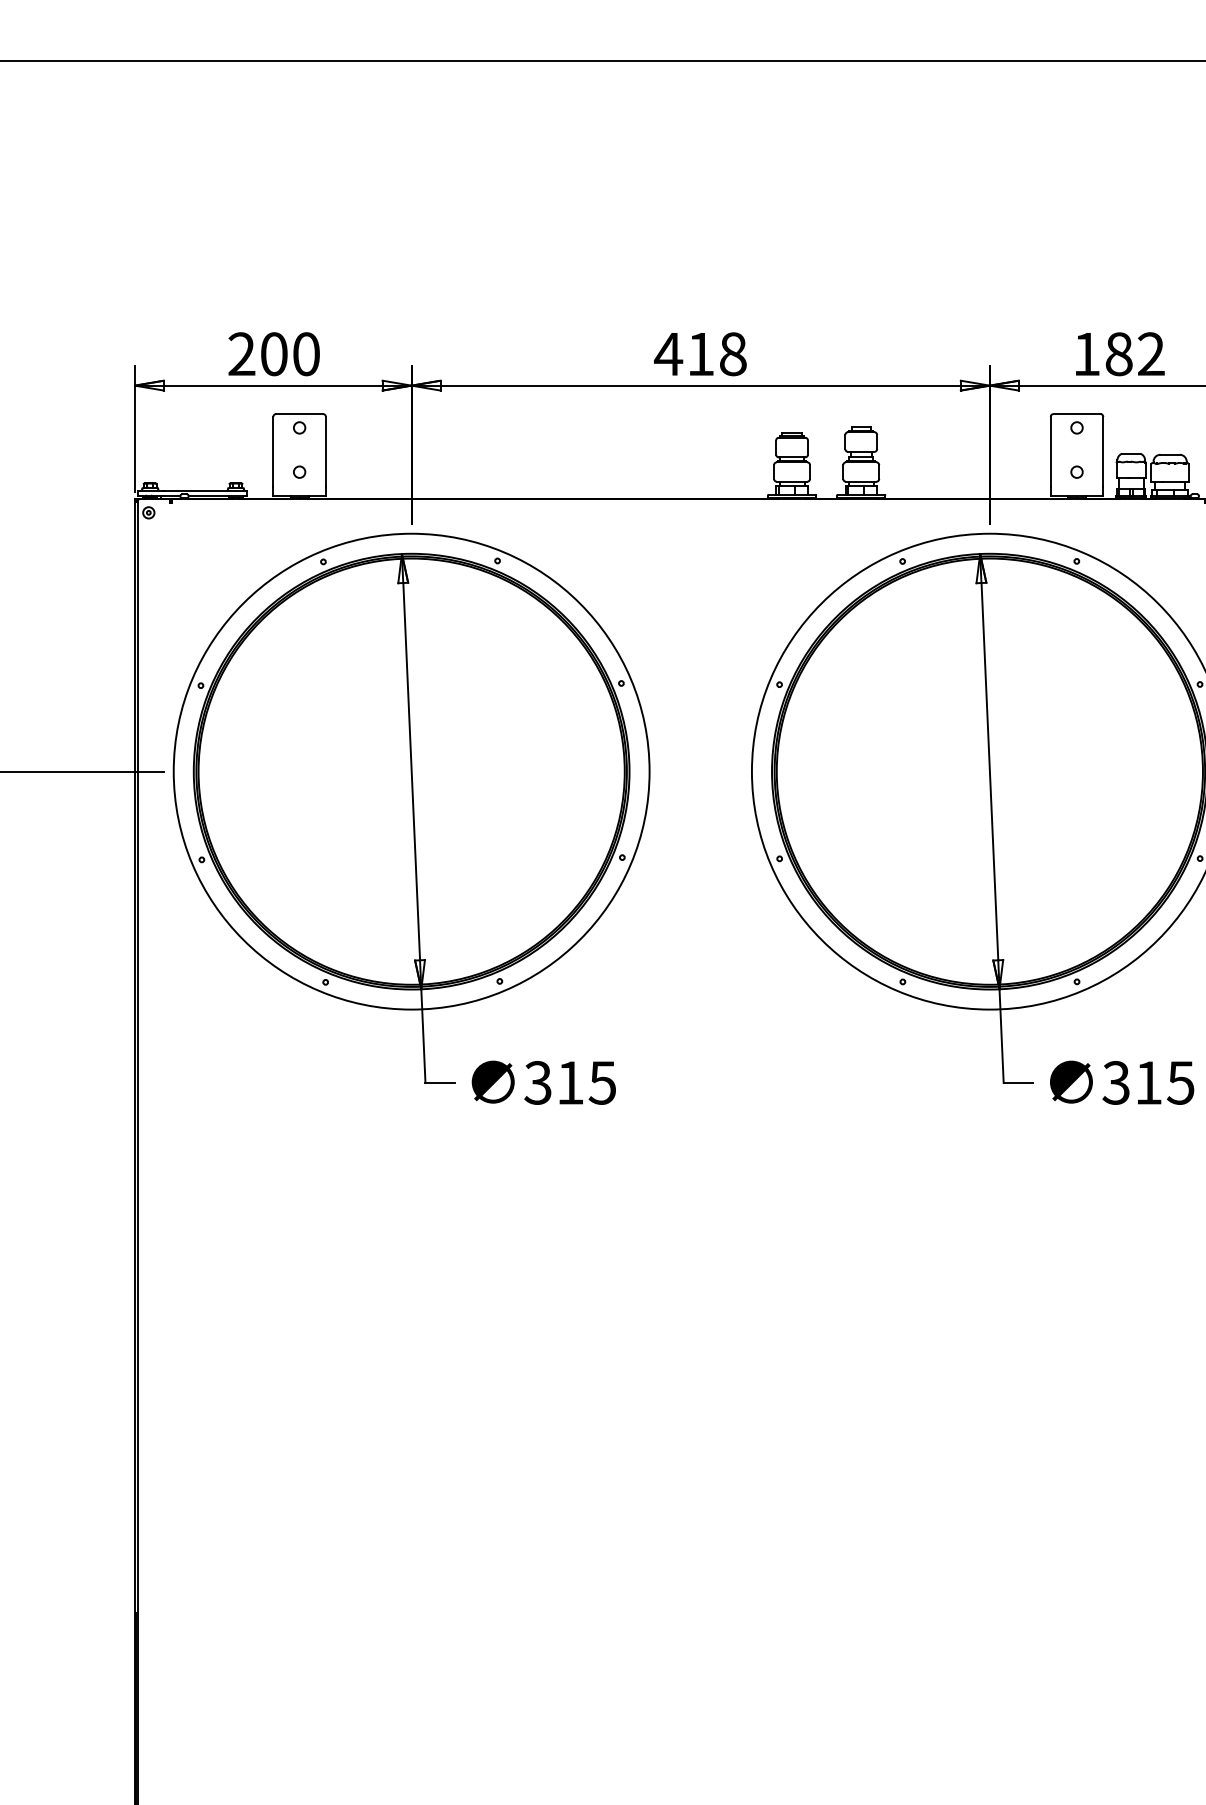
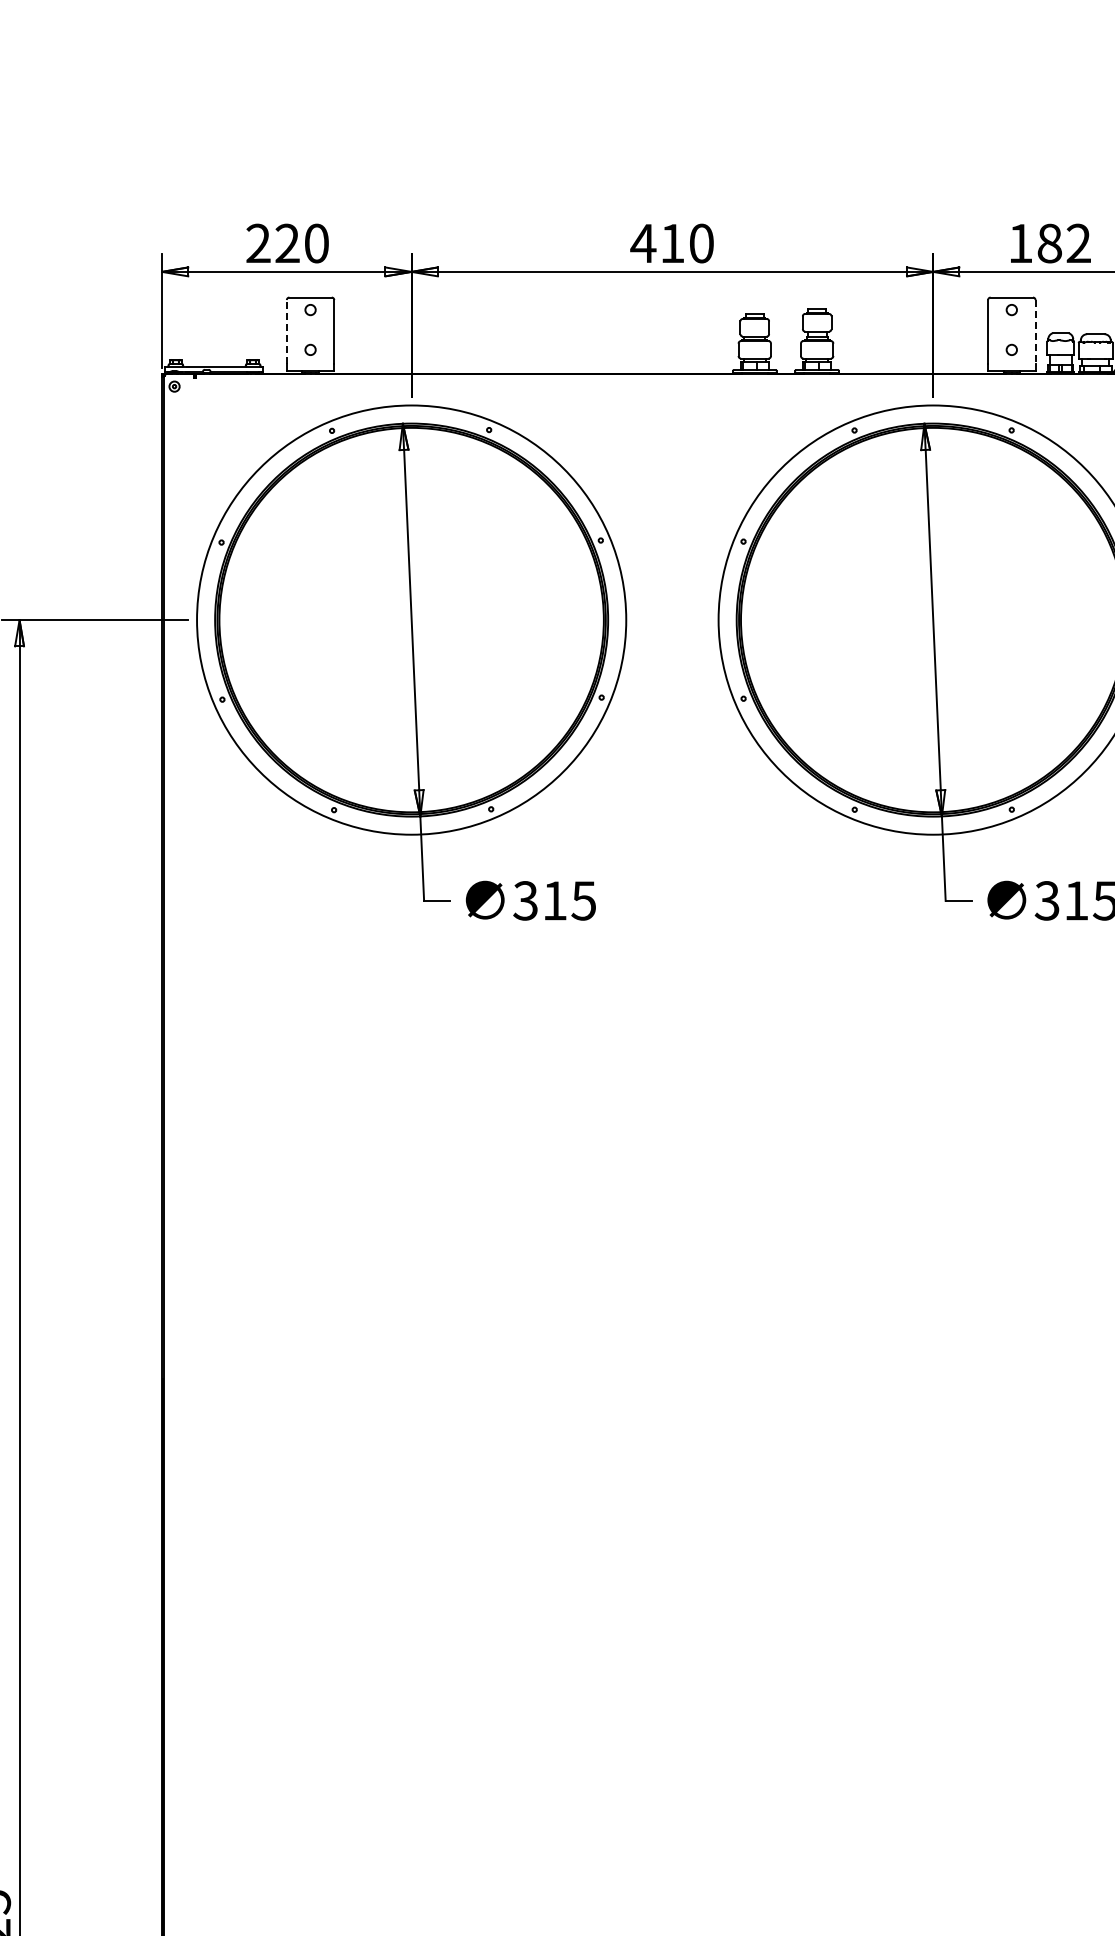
text: (274, 354) -> (287, 243), 200 -> 220
text: (732, 354) -> (701, 243), 418 -> 410
line: (272, 451) -> (286, 331), solid -> dashed
line: (1103, 451) -> (1035, 331), solid -> dashed

